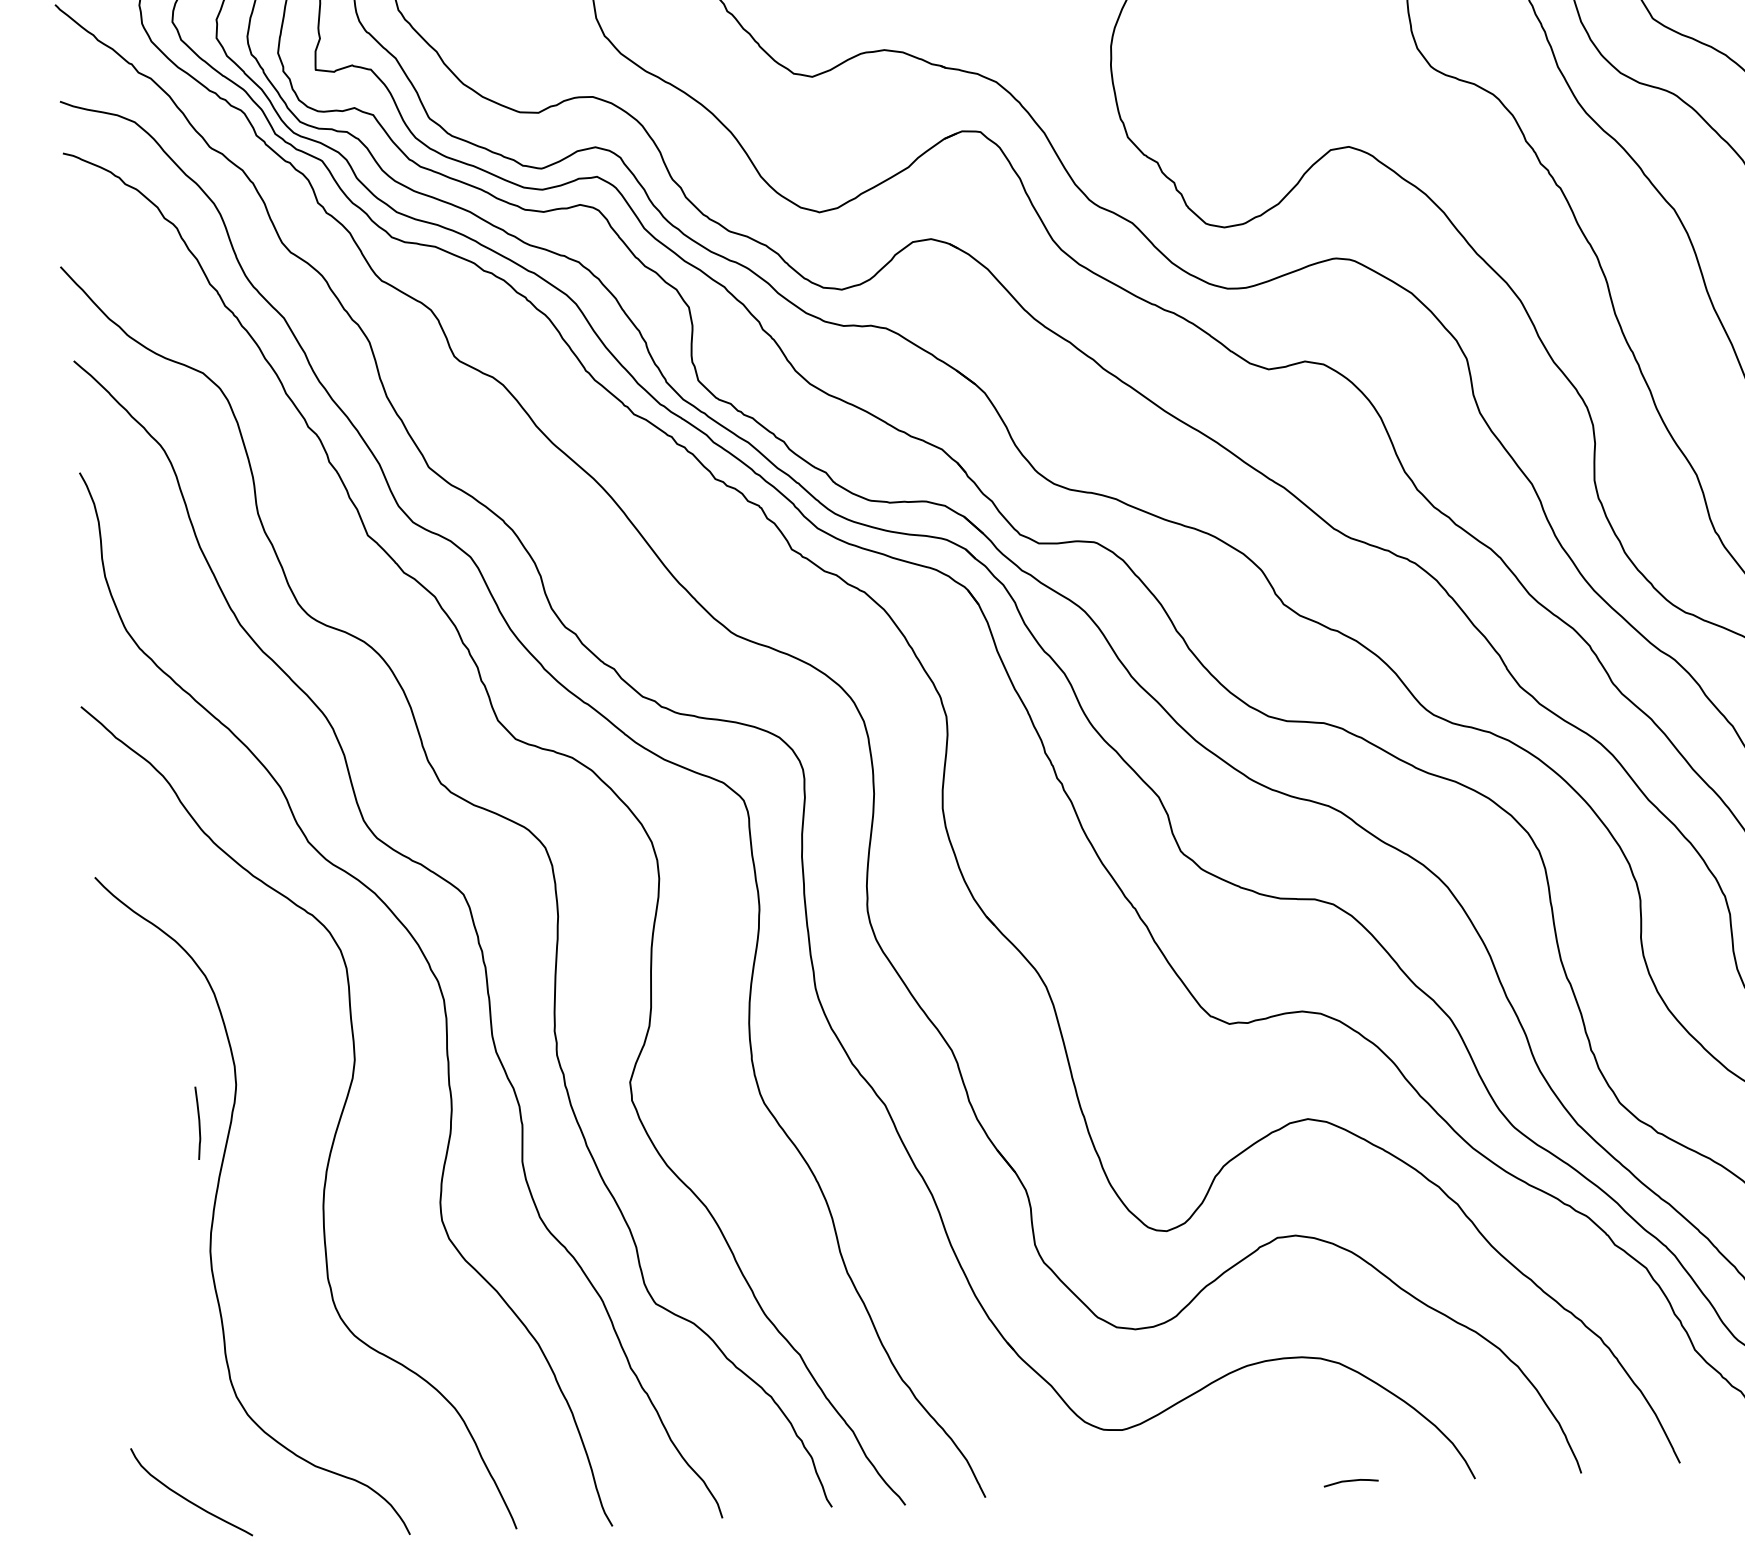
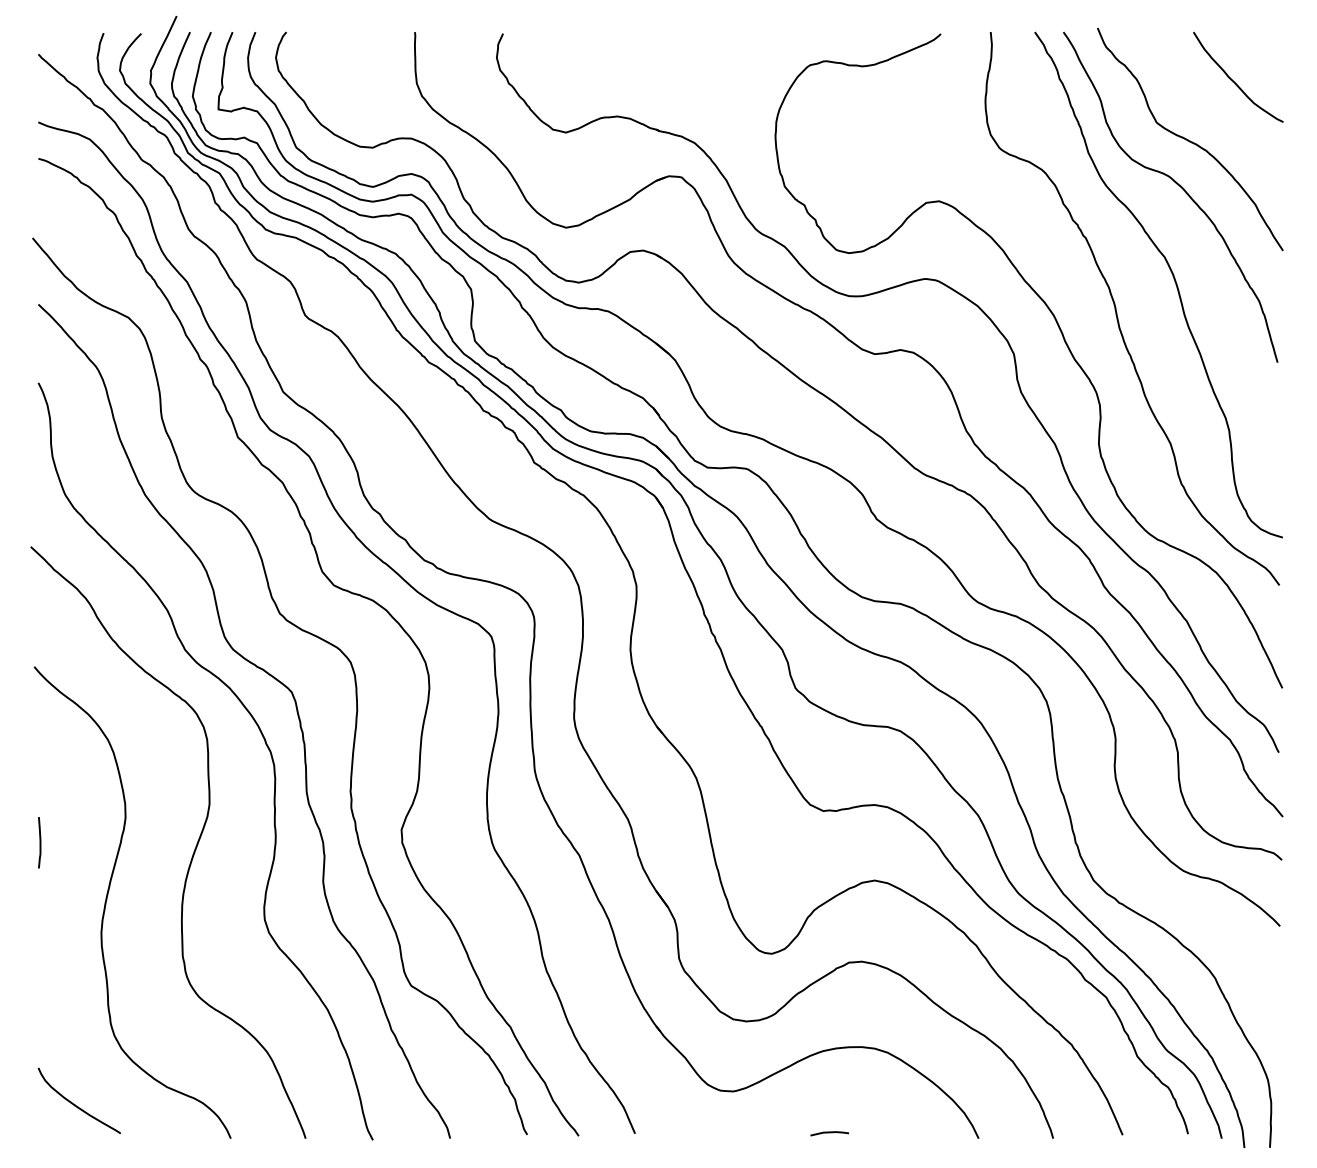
line: (198, 1122) -> (39, 842), moved
line: (1350, 1482) -> (829, 1133), moved

